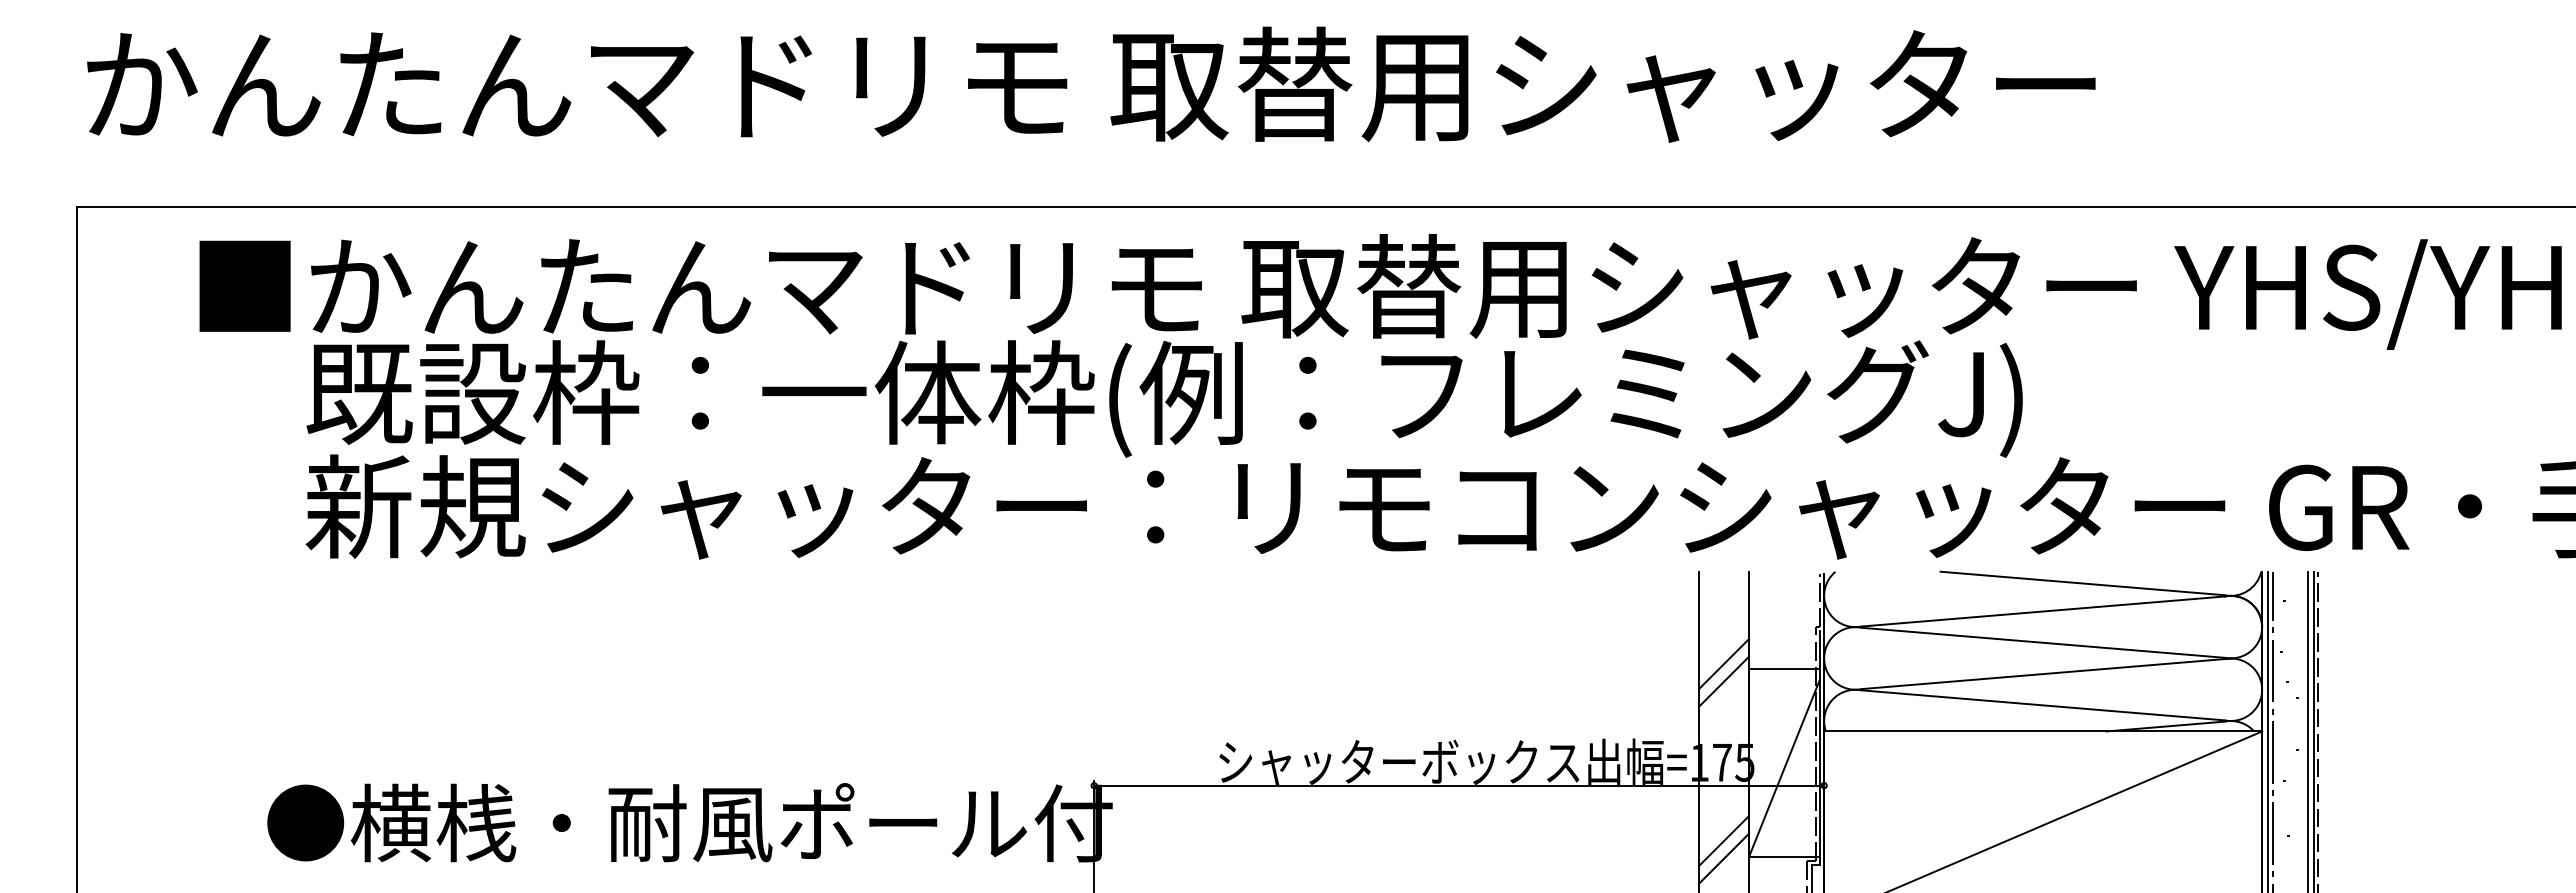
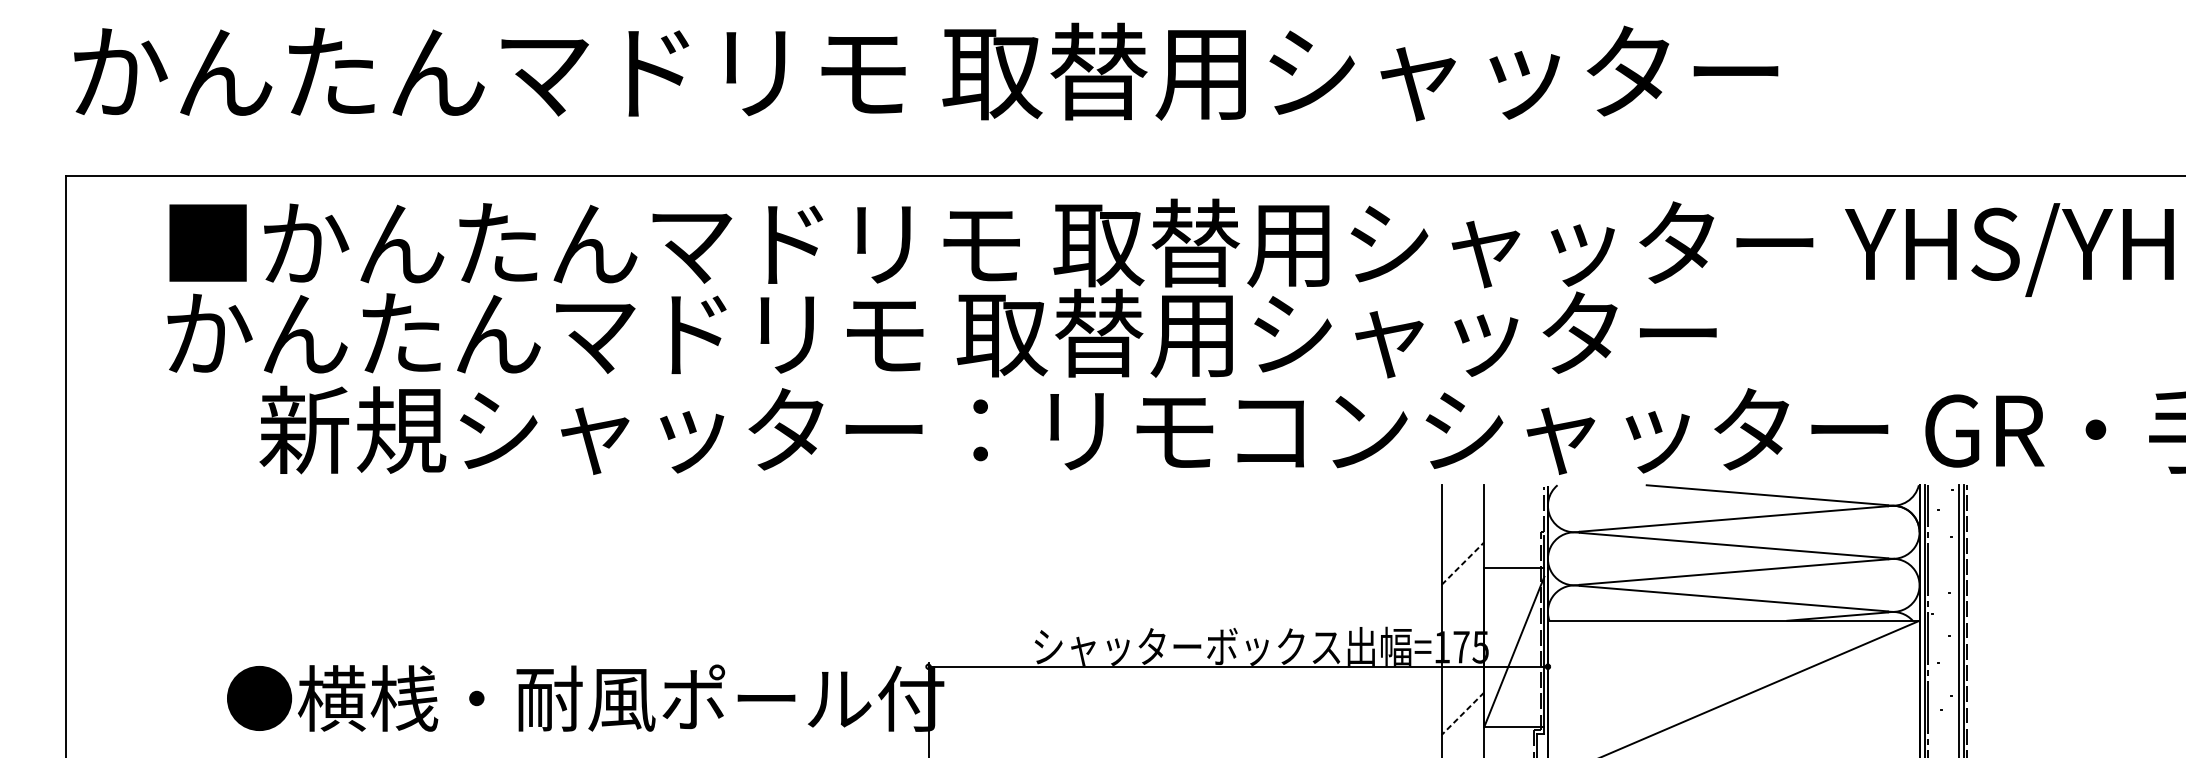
text: (1109, 398) -> (941, 338), 既設枠：一体枠(例：フレミングJ) -> かんたんマドリモ 取替用シャッター
line: (1724, 663) -> (1463, 563), solid -> dashed
line: (1724, 681) -> (1463, 578), removed
line: (1723, 841) -> (1462, 714), solid -> dashed
line: (1724, 858) -> (1463, 728), removed

